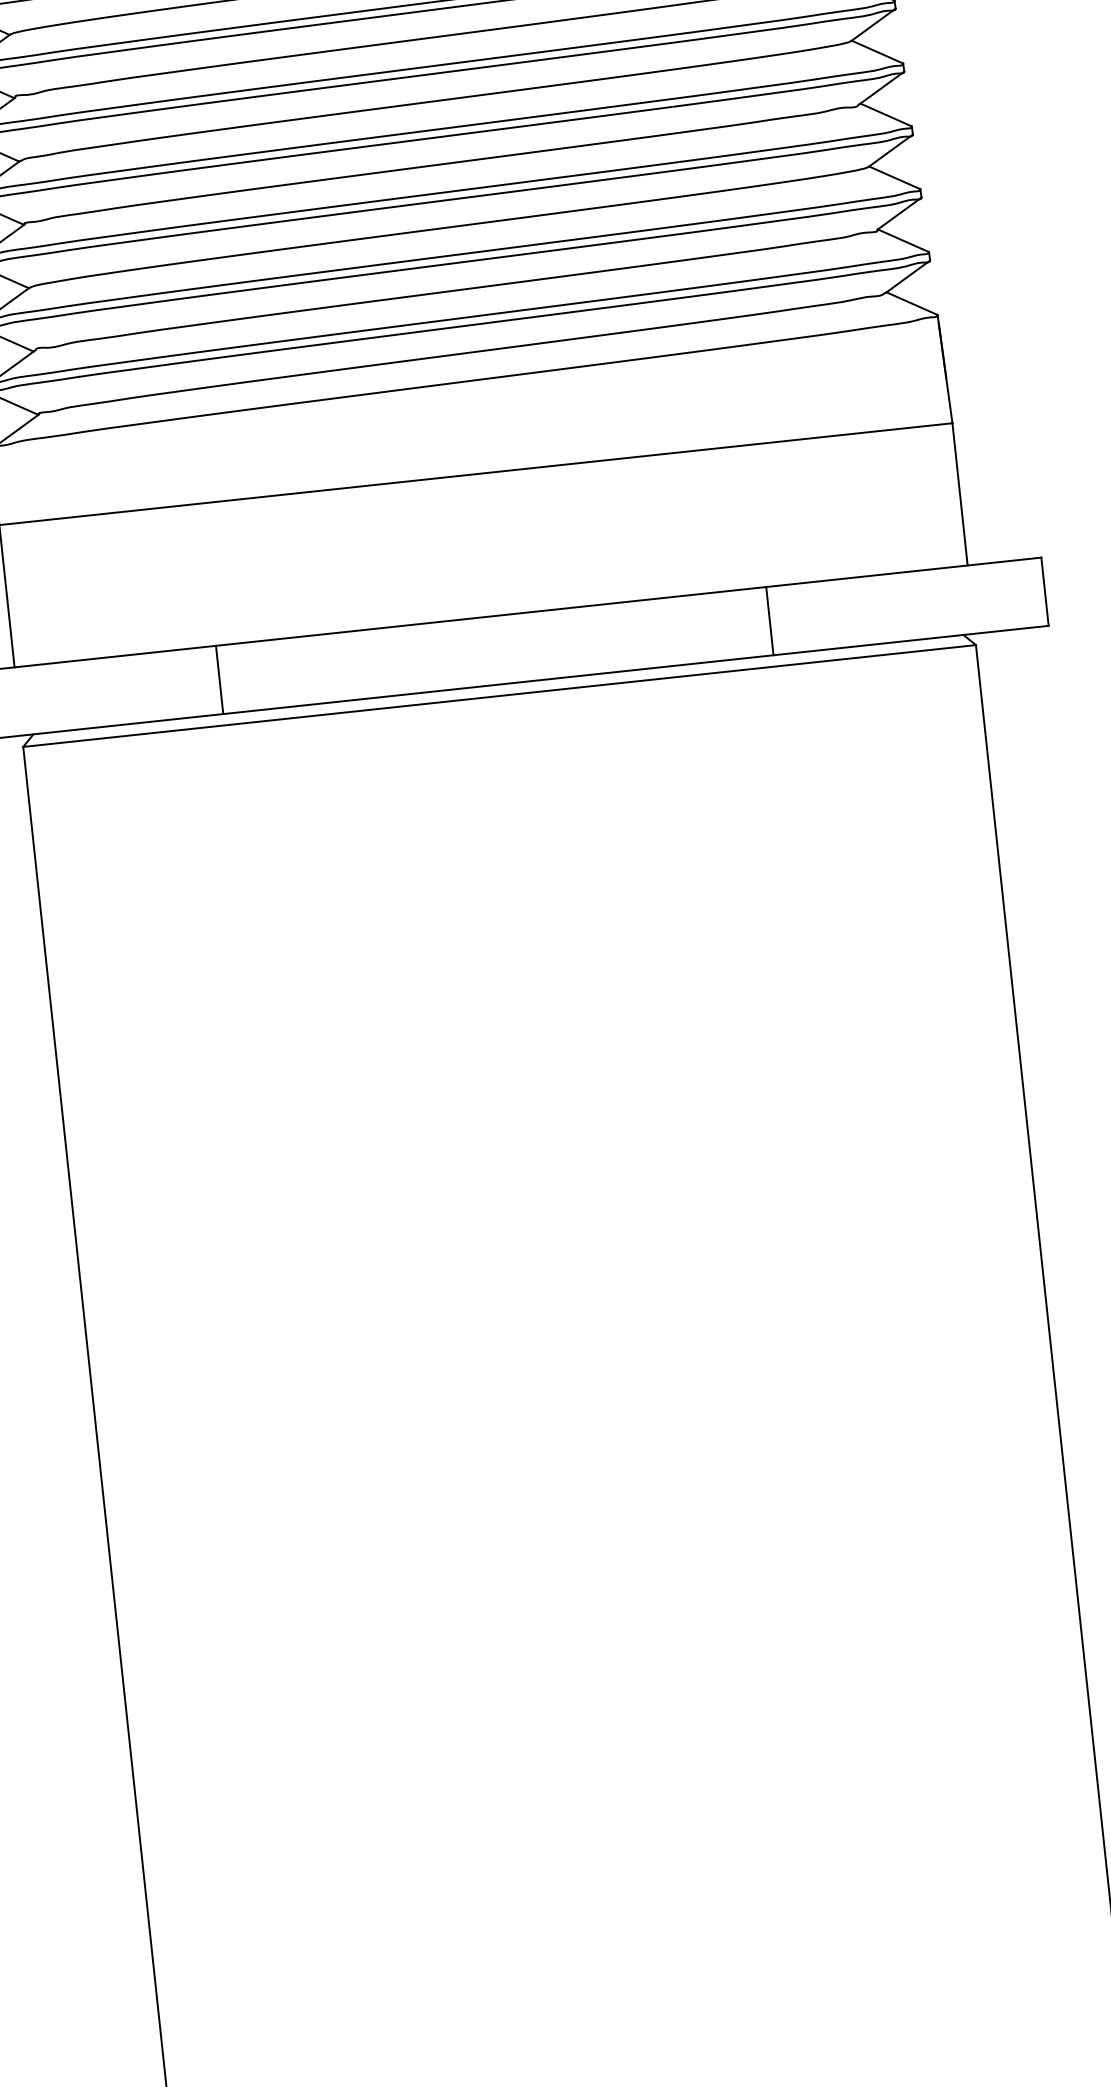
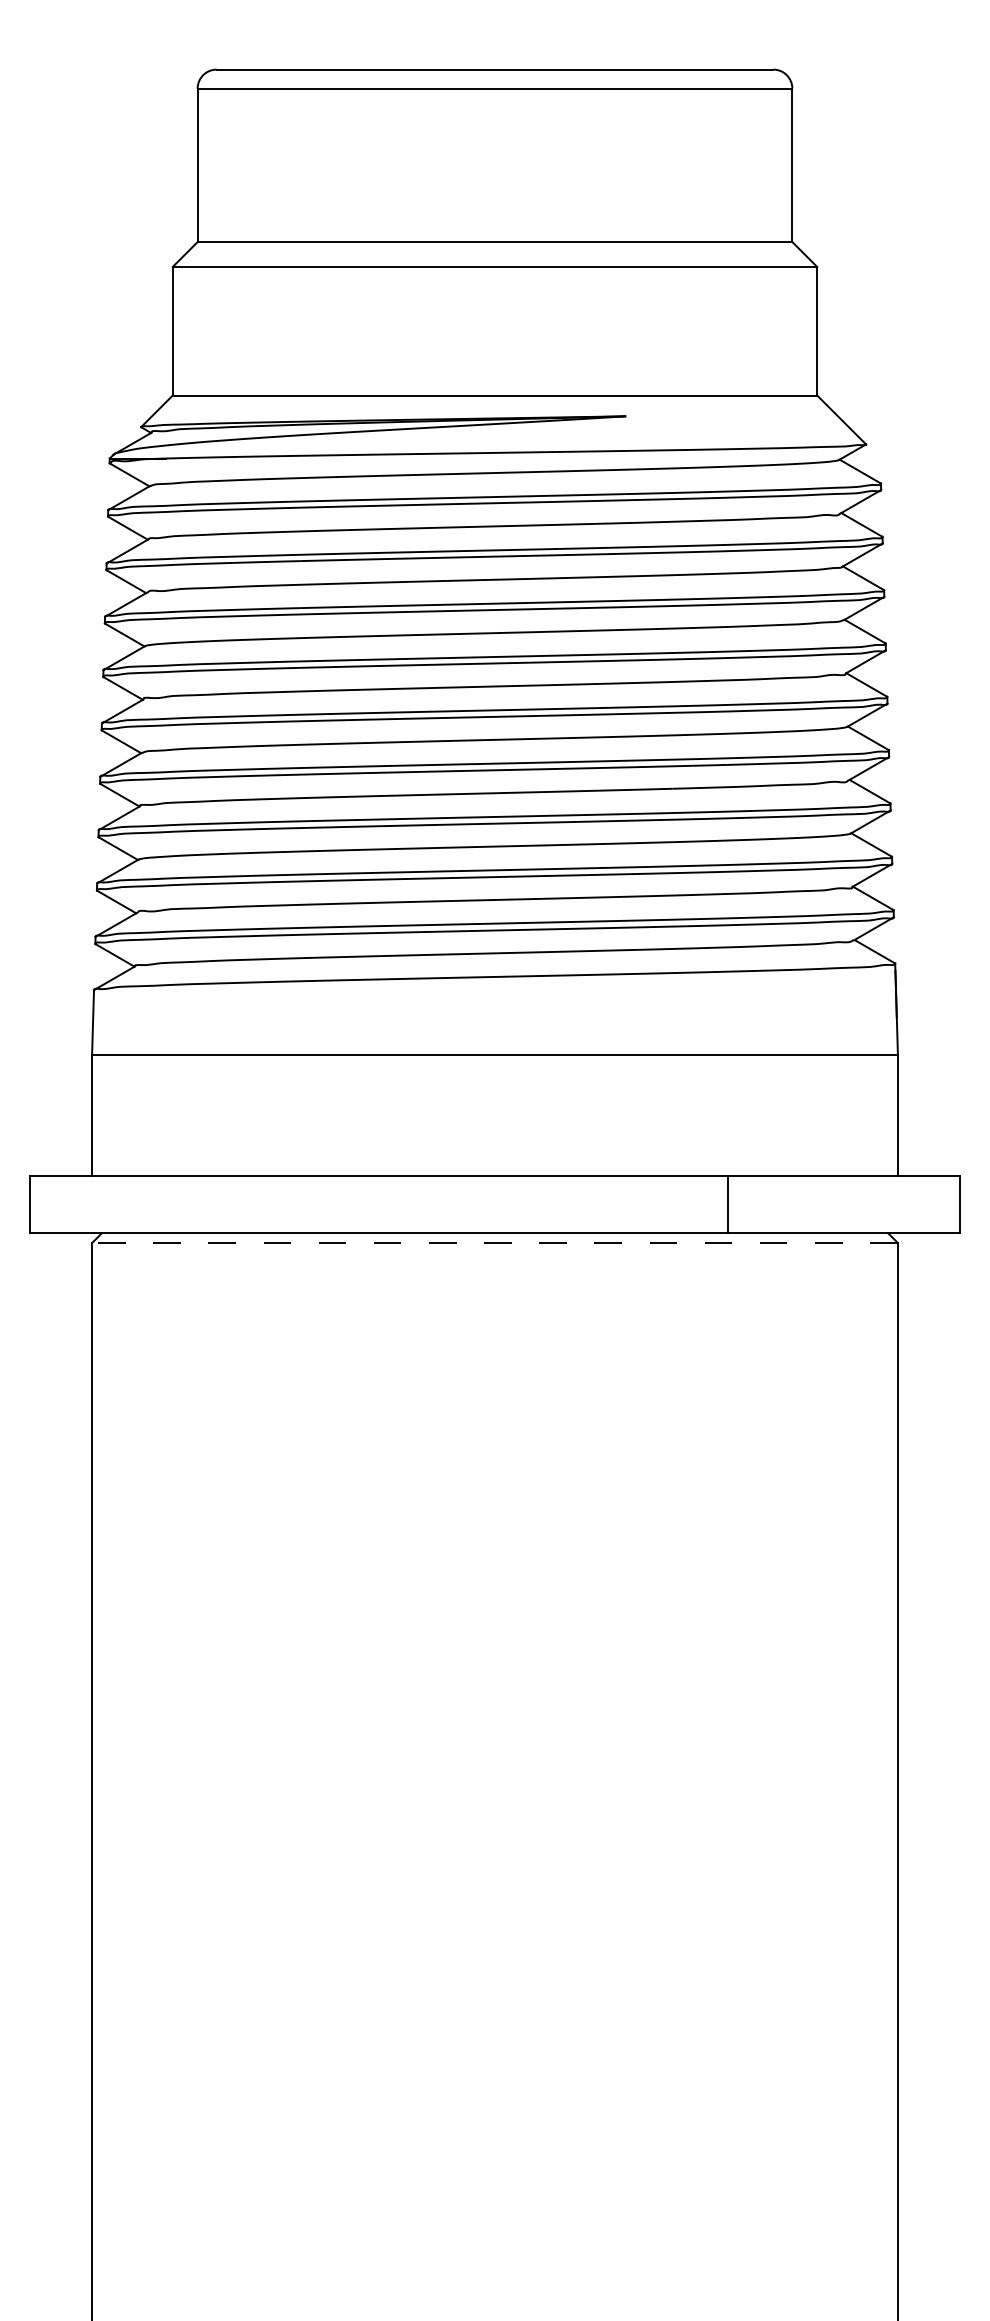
line: (219, 679) -> (262, 1204), removed
line: (498, 695) -> (494, 1242), solid -> dashed

